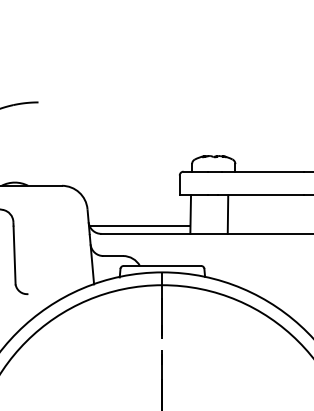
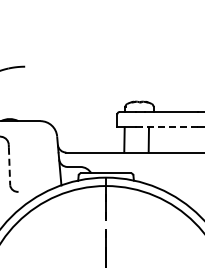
line: (261, 195) -> (170, 127), solid -> dashed
line: (140, 226) -> (91, 147), removed
line: (14, 255) -> (9, 166), solid -> dashed

